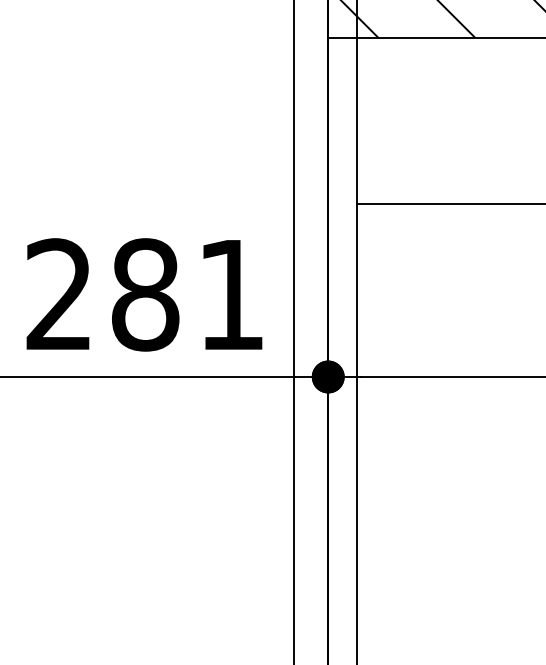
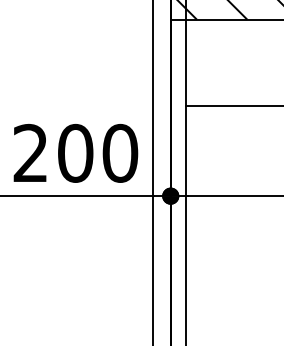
text: (189, 293) -> (98, 152), 281 -> 200

